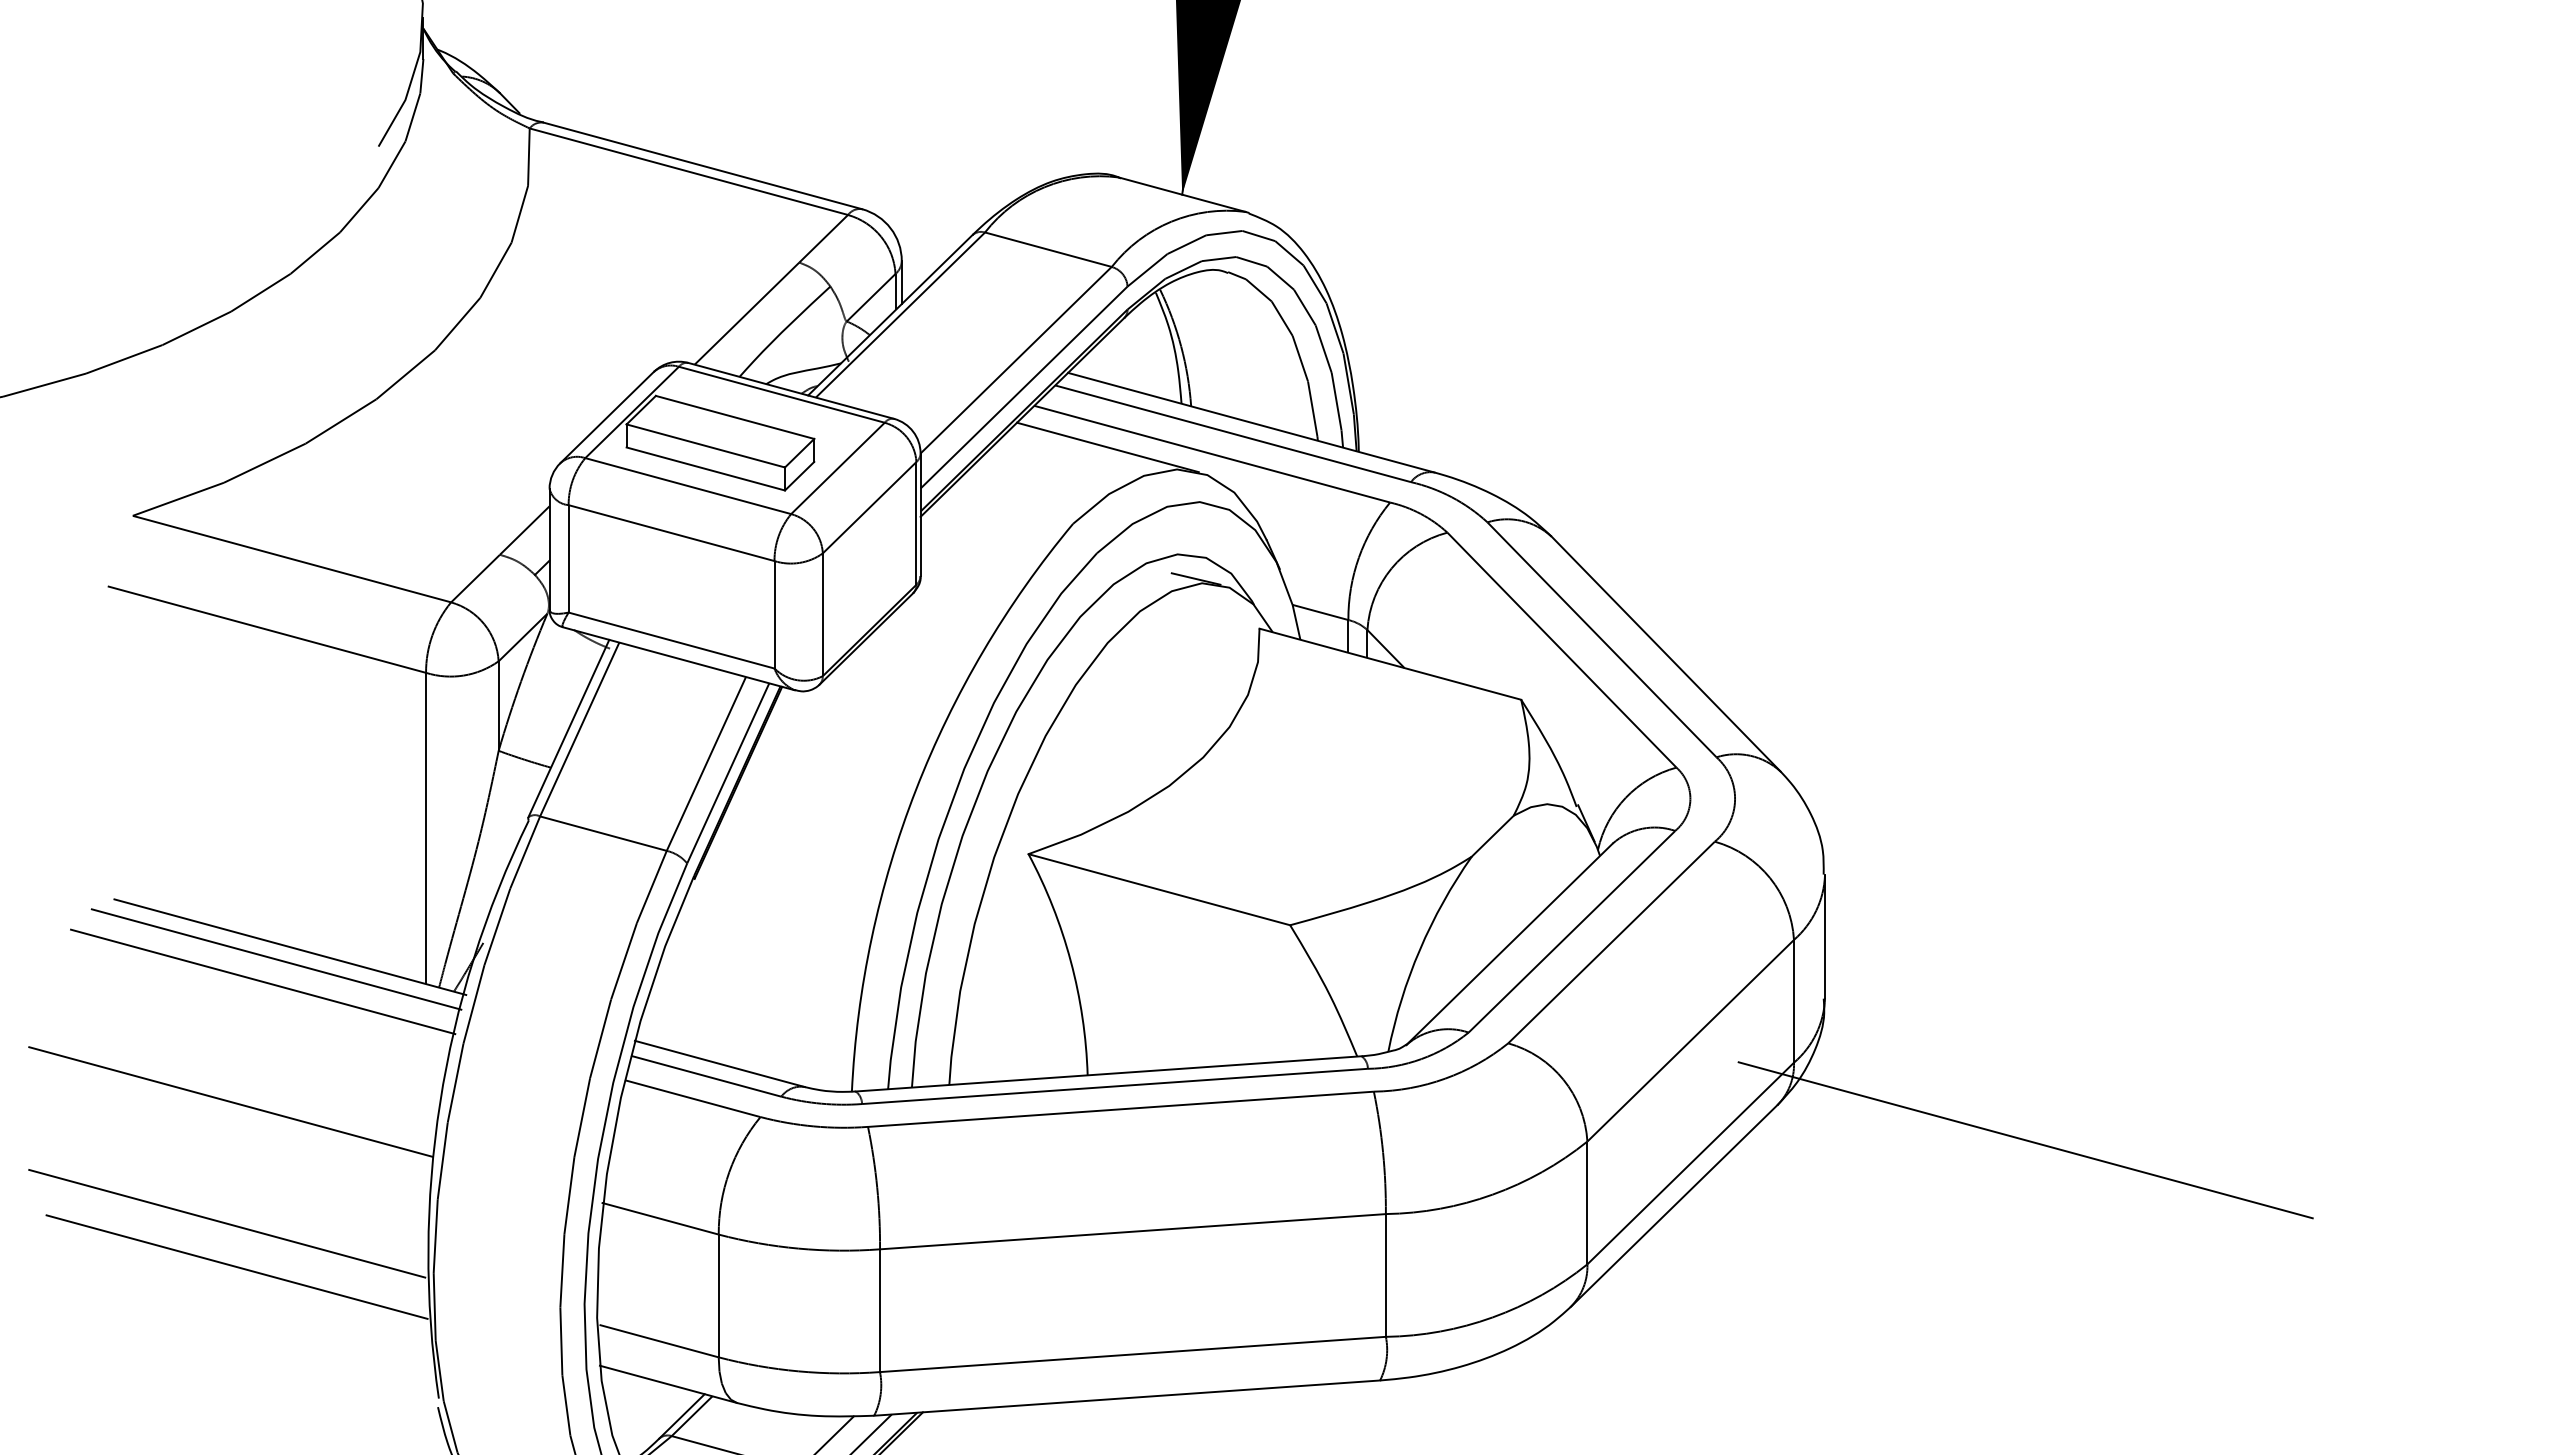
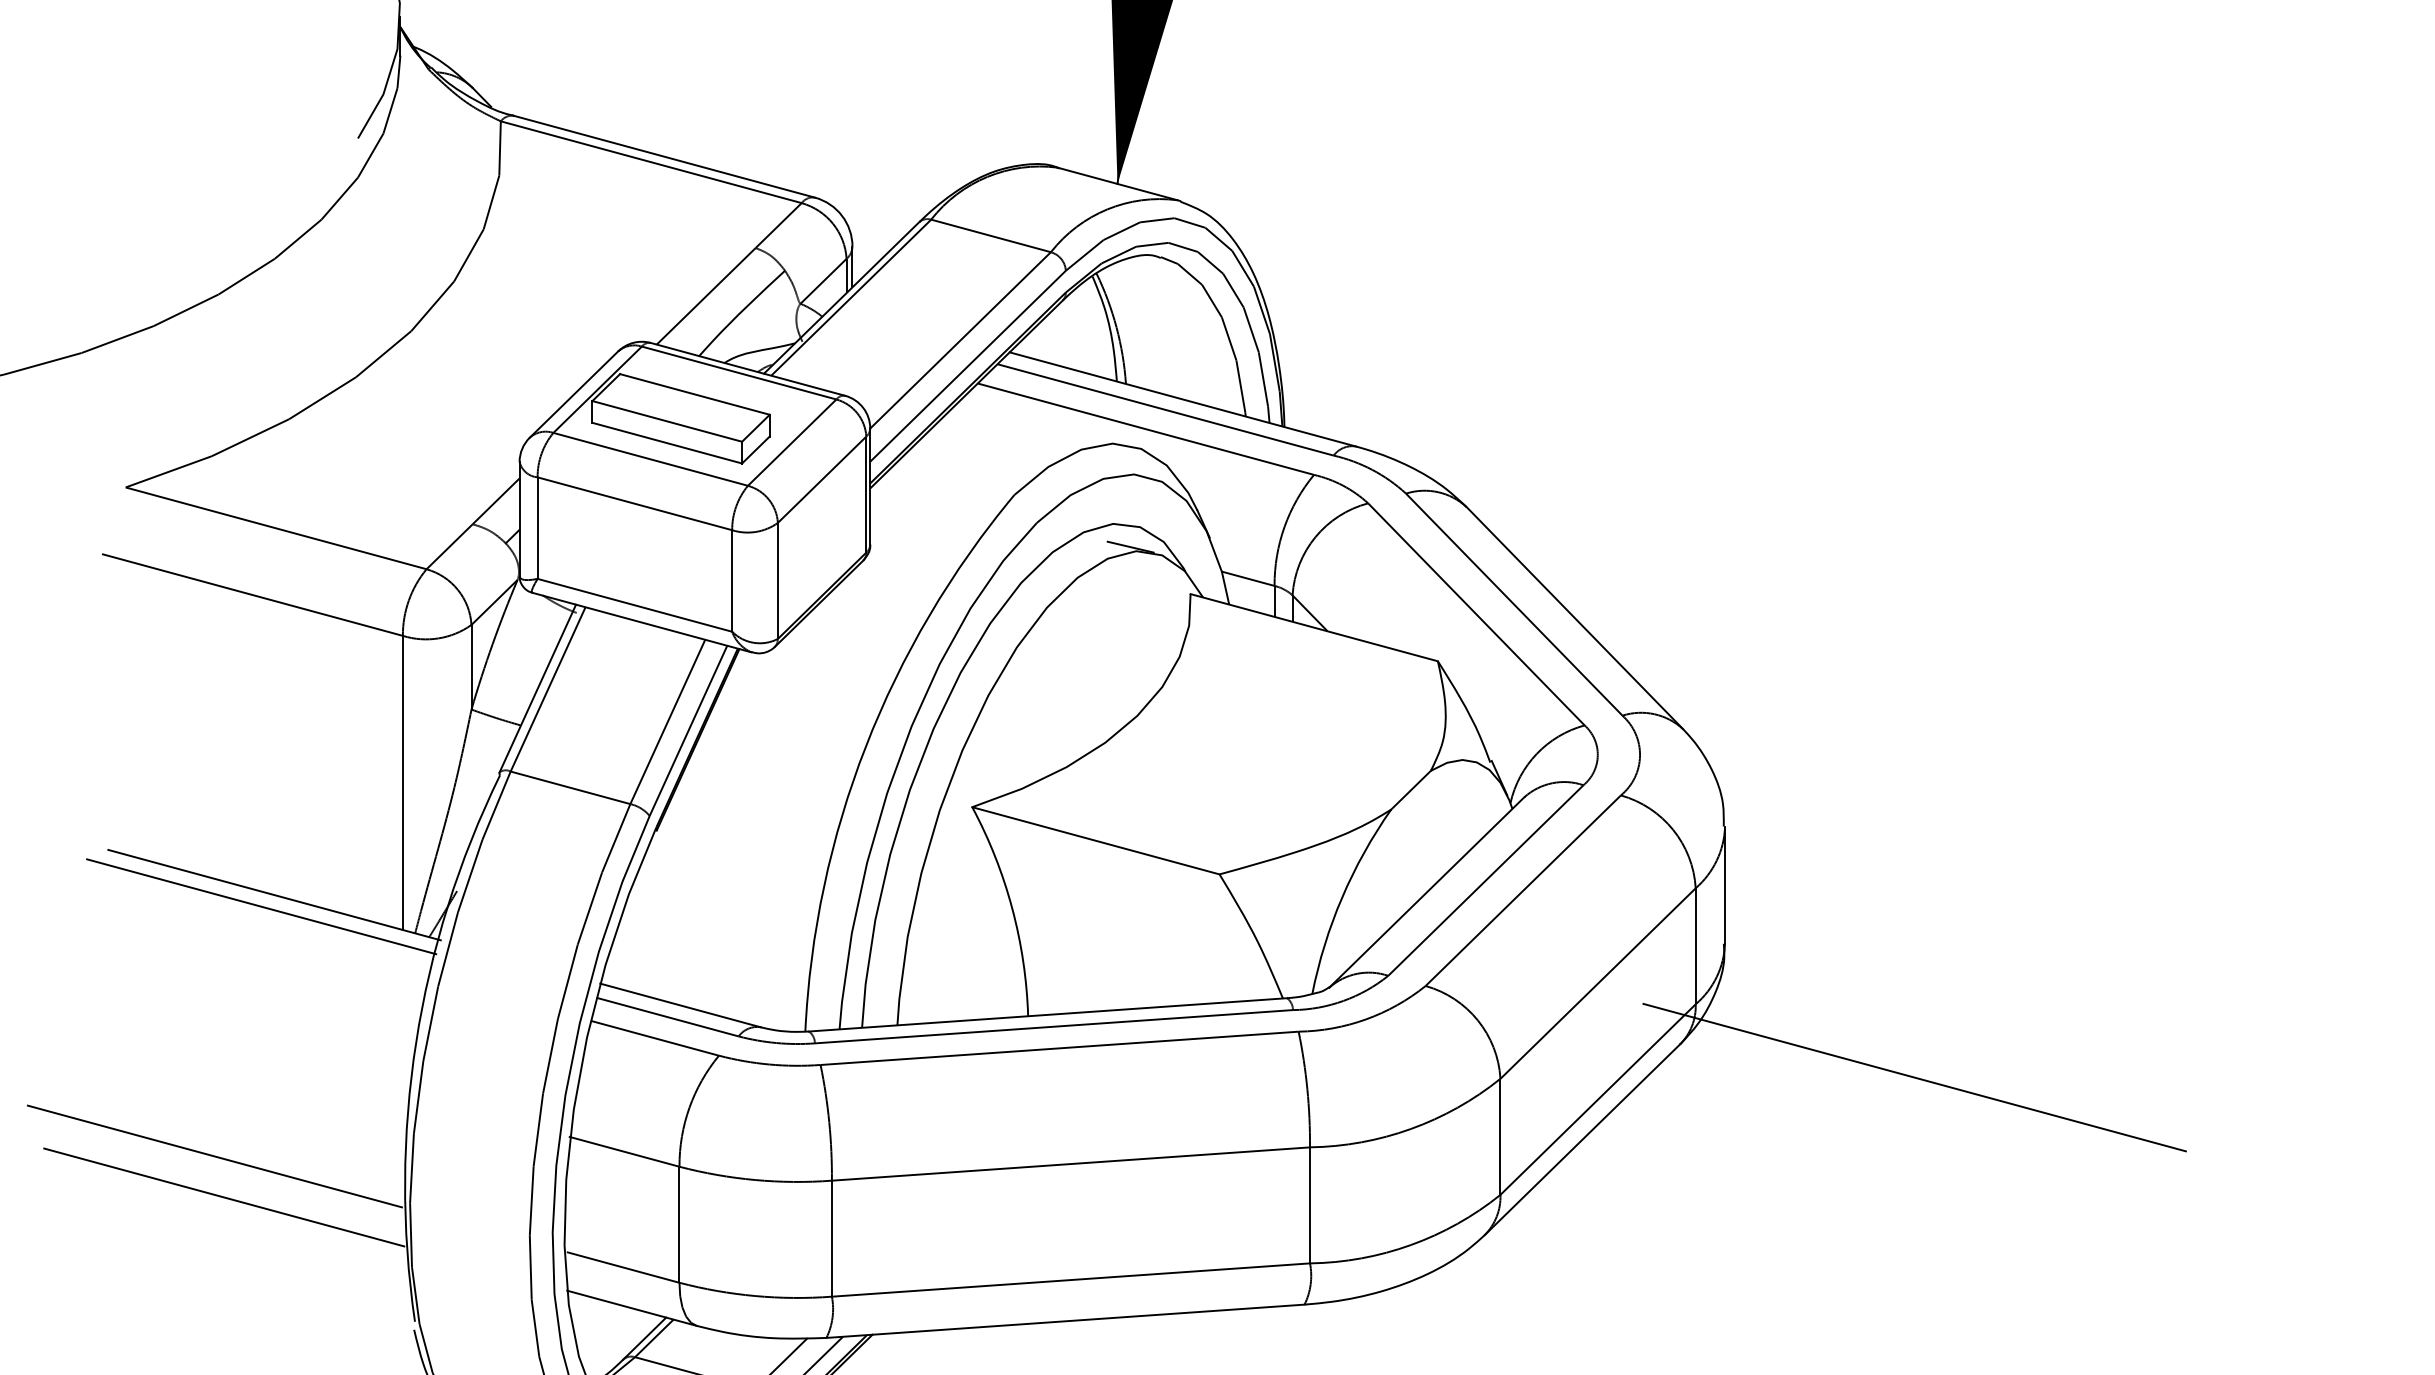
line: (1107, 447) -> (1046, 422), removed
line: (263, 981) -> (249, 927), removed
line: (230, 1101) -> (218, 1040), removed

